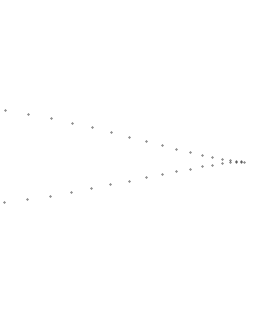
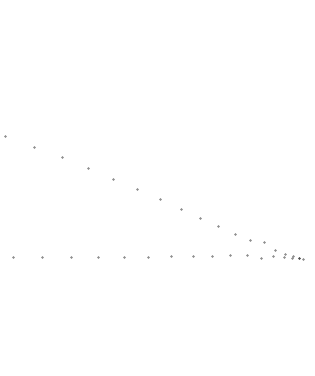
part: (212, 161) -> (261, 251), size x1.6

